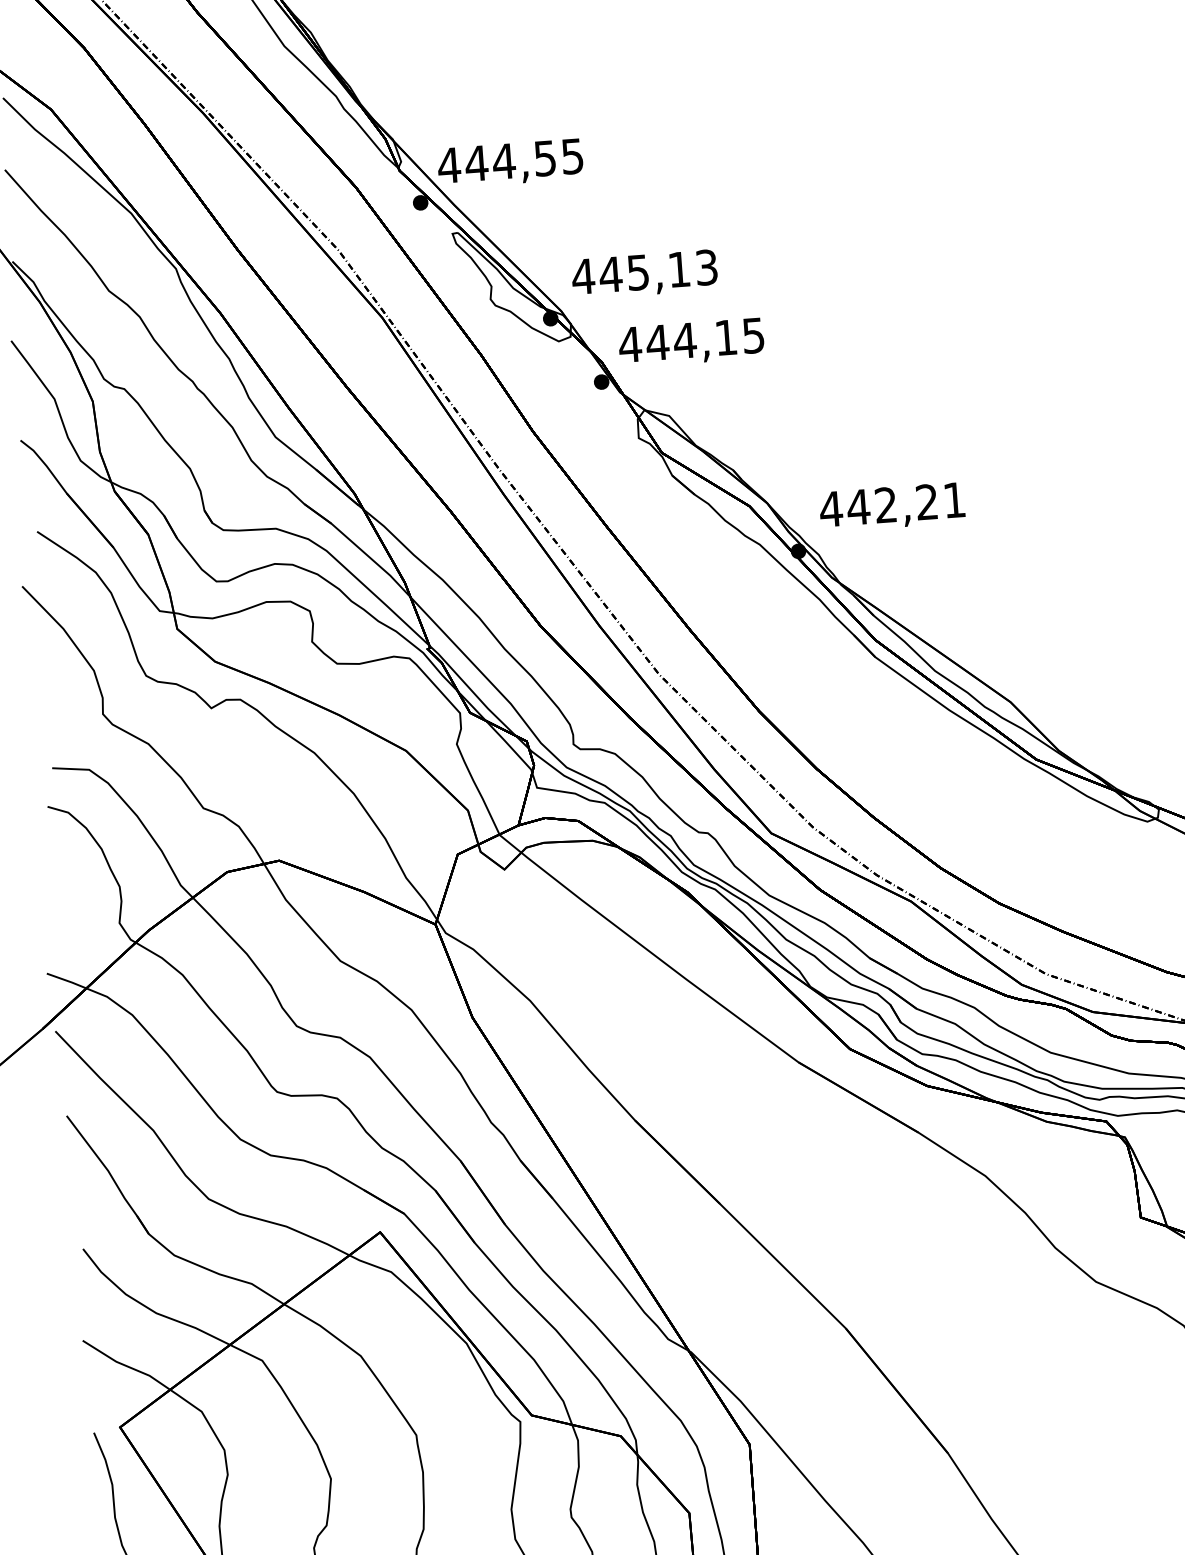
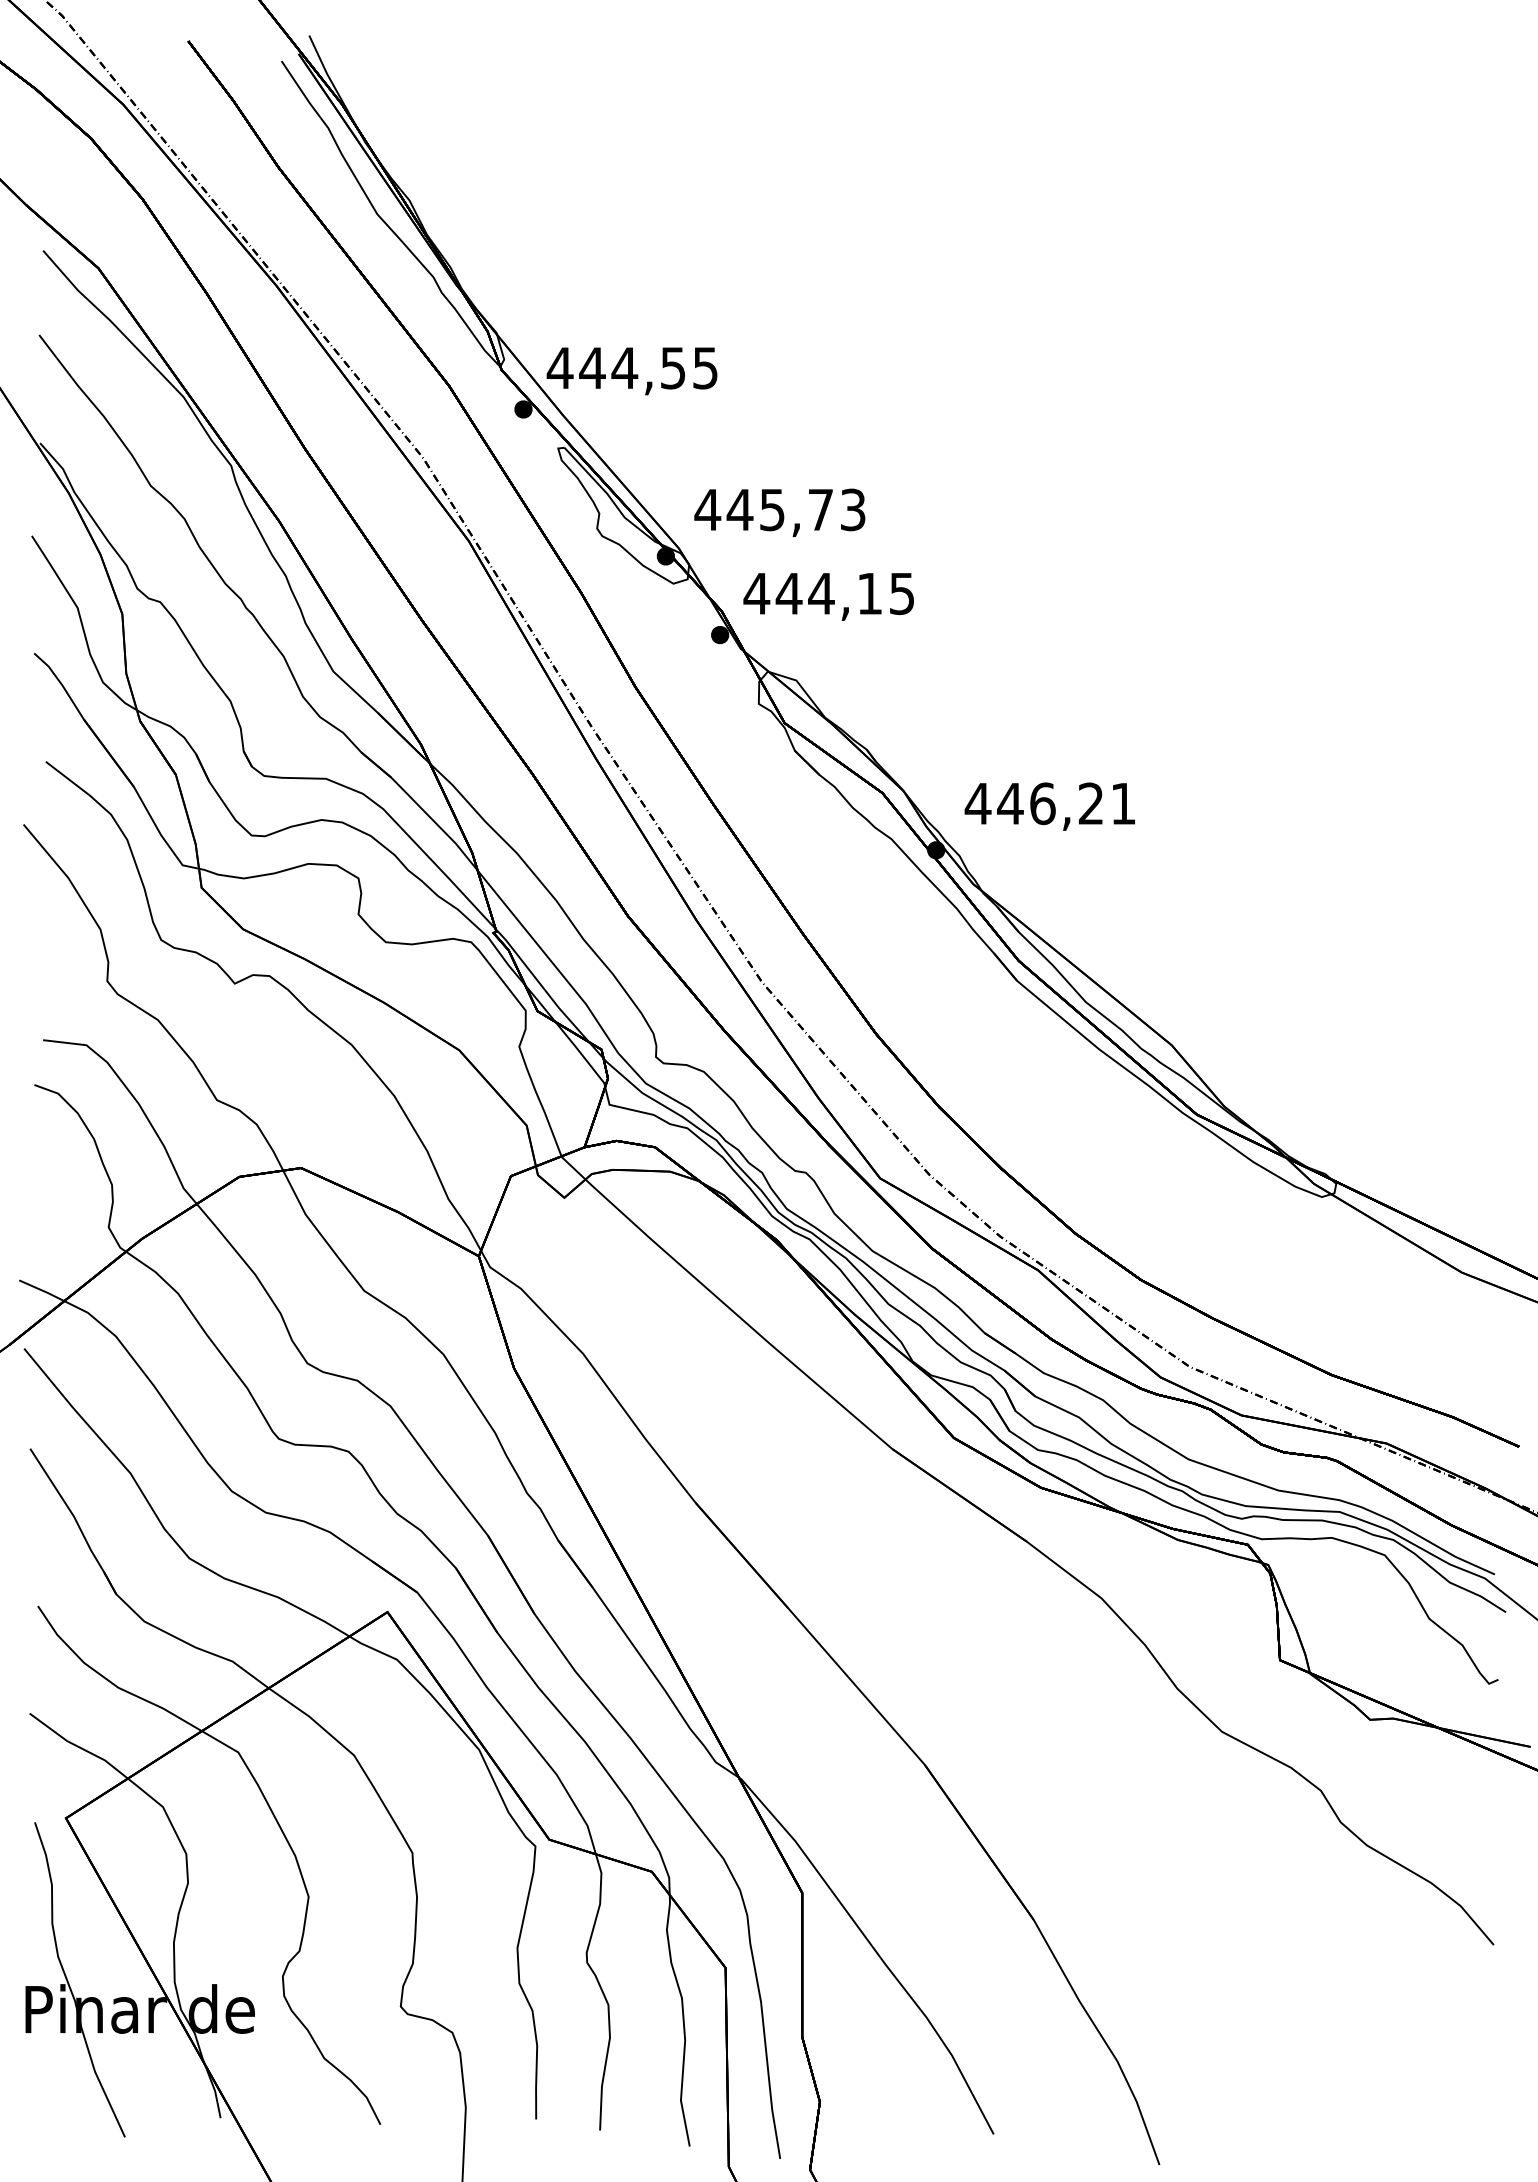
text: (679, 269) -> (820, 509), 445,13 -> 445,73
text: (885, 505) -> (1042, 803), 442,21 -> 446,21

